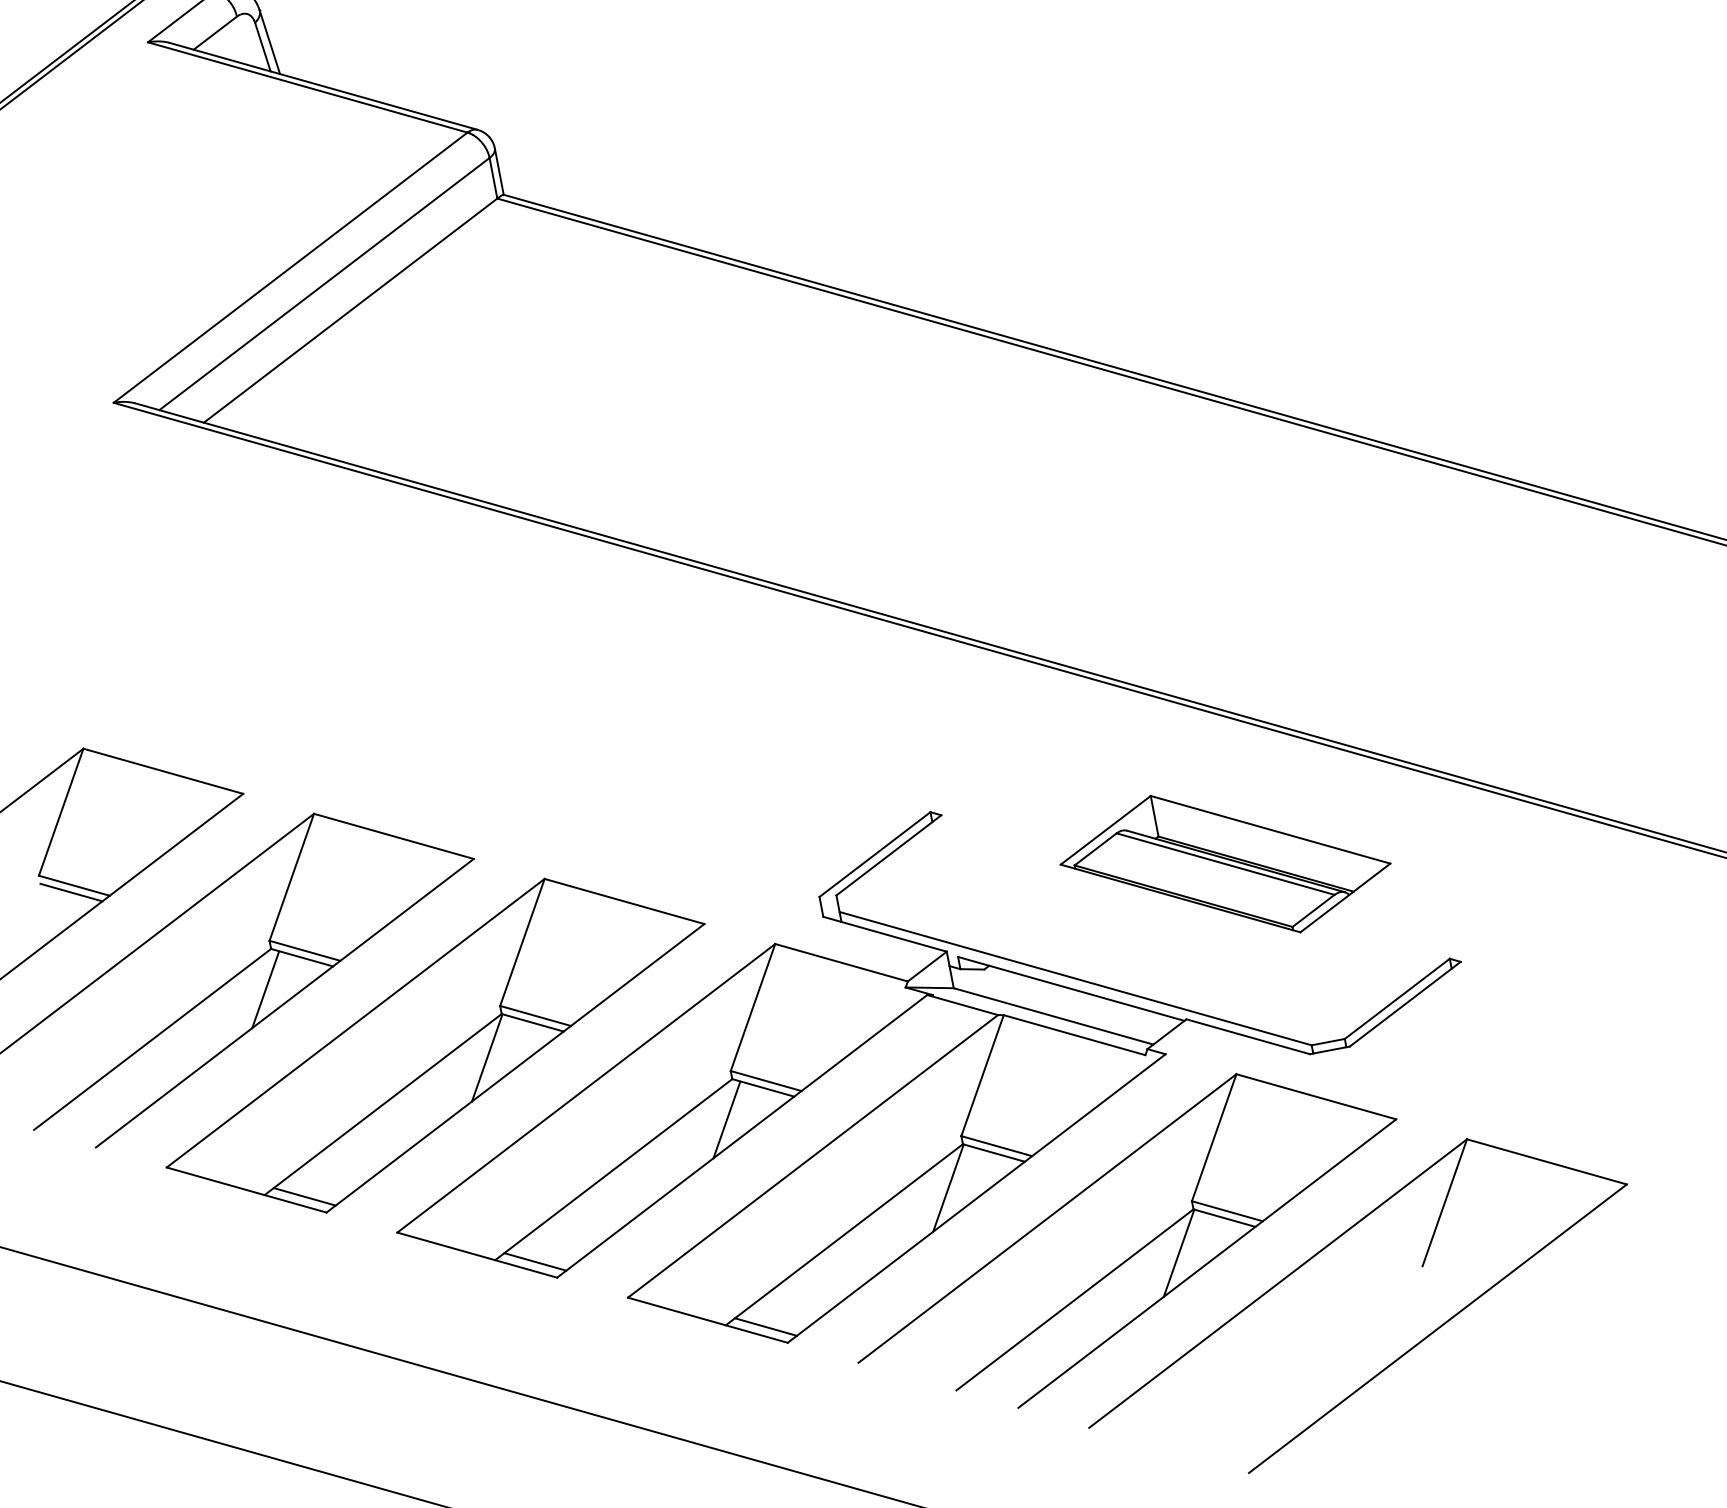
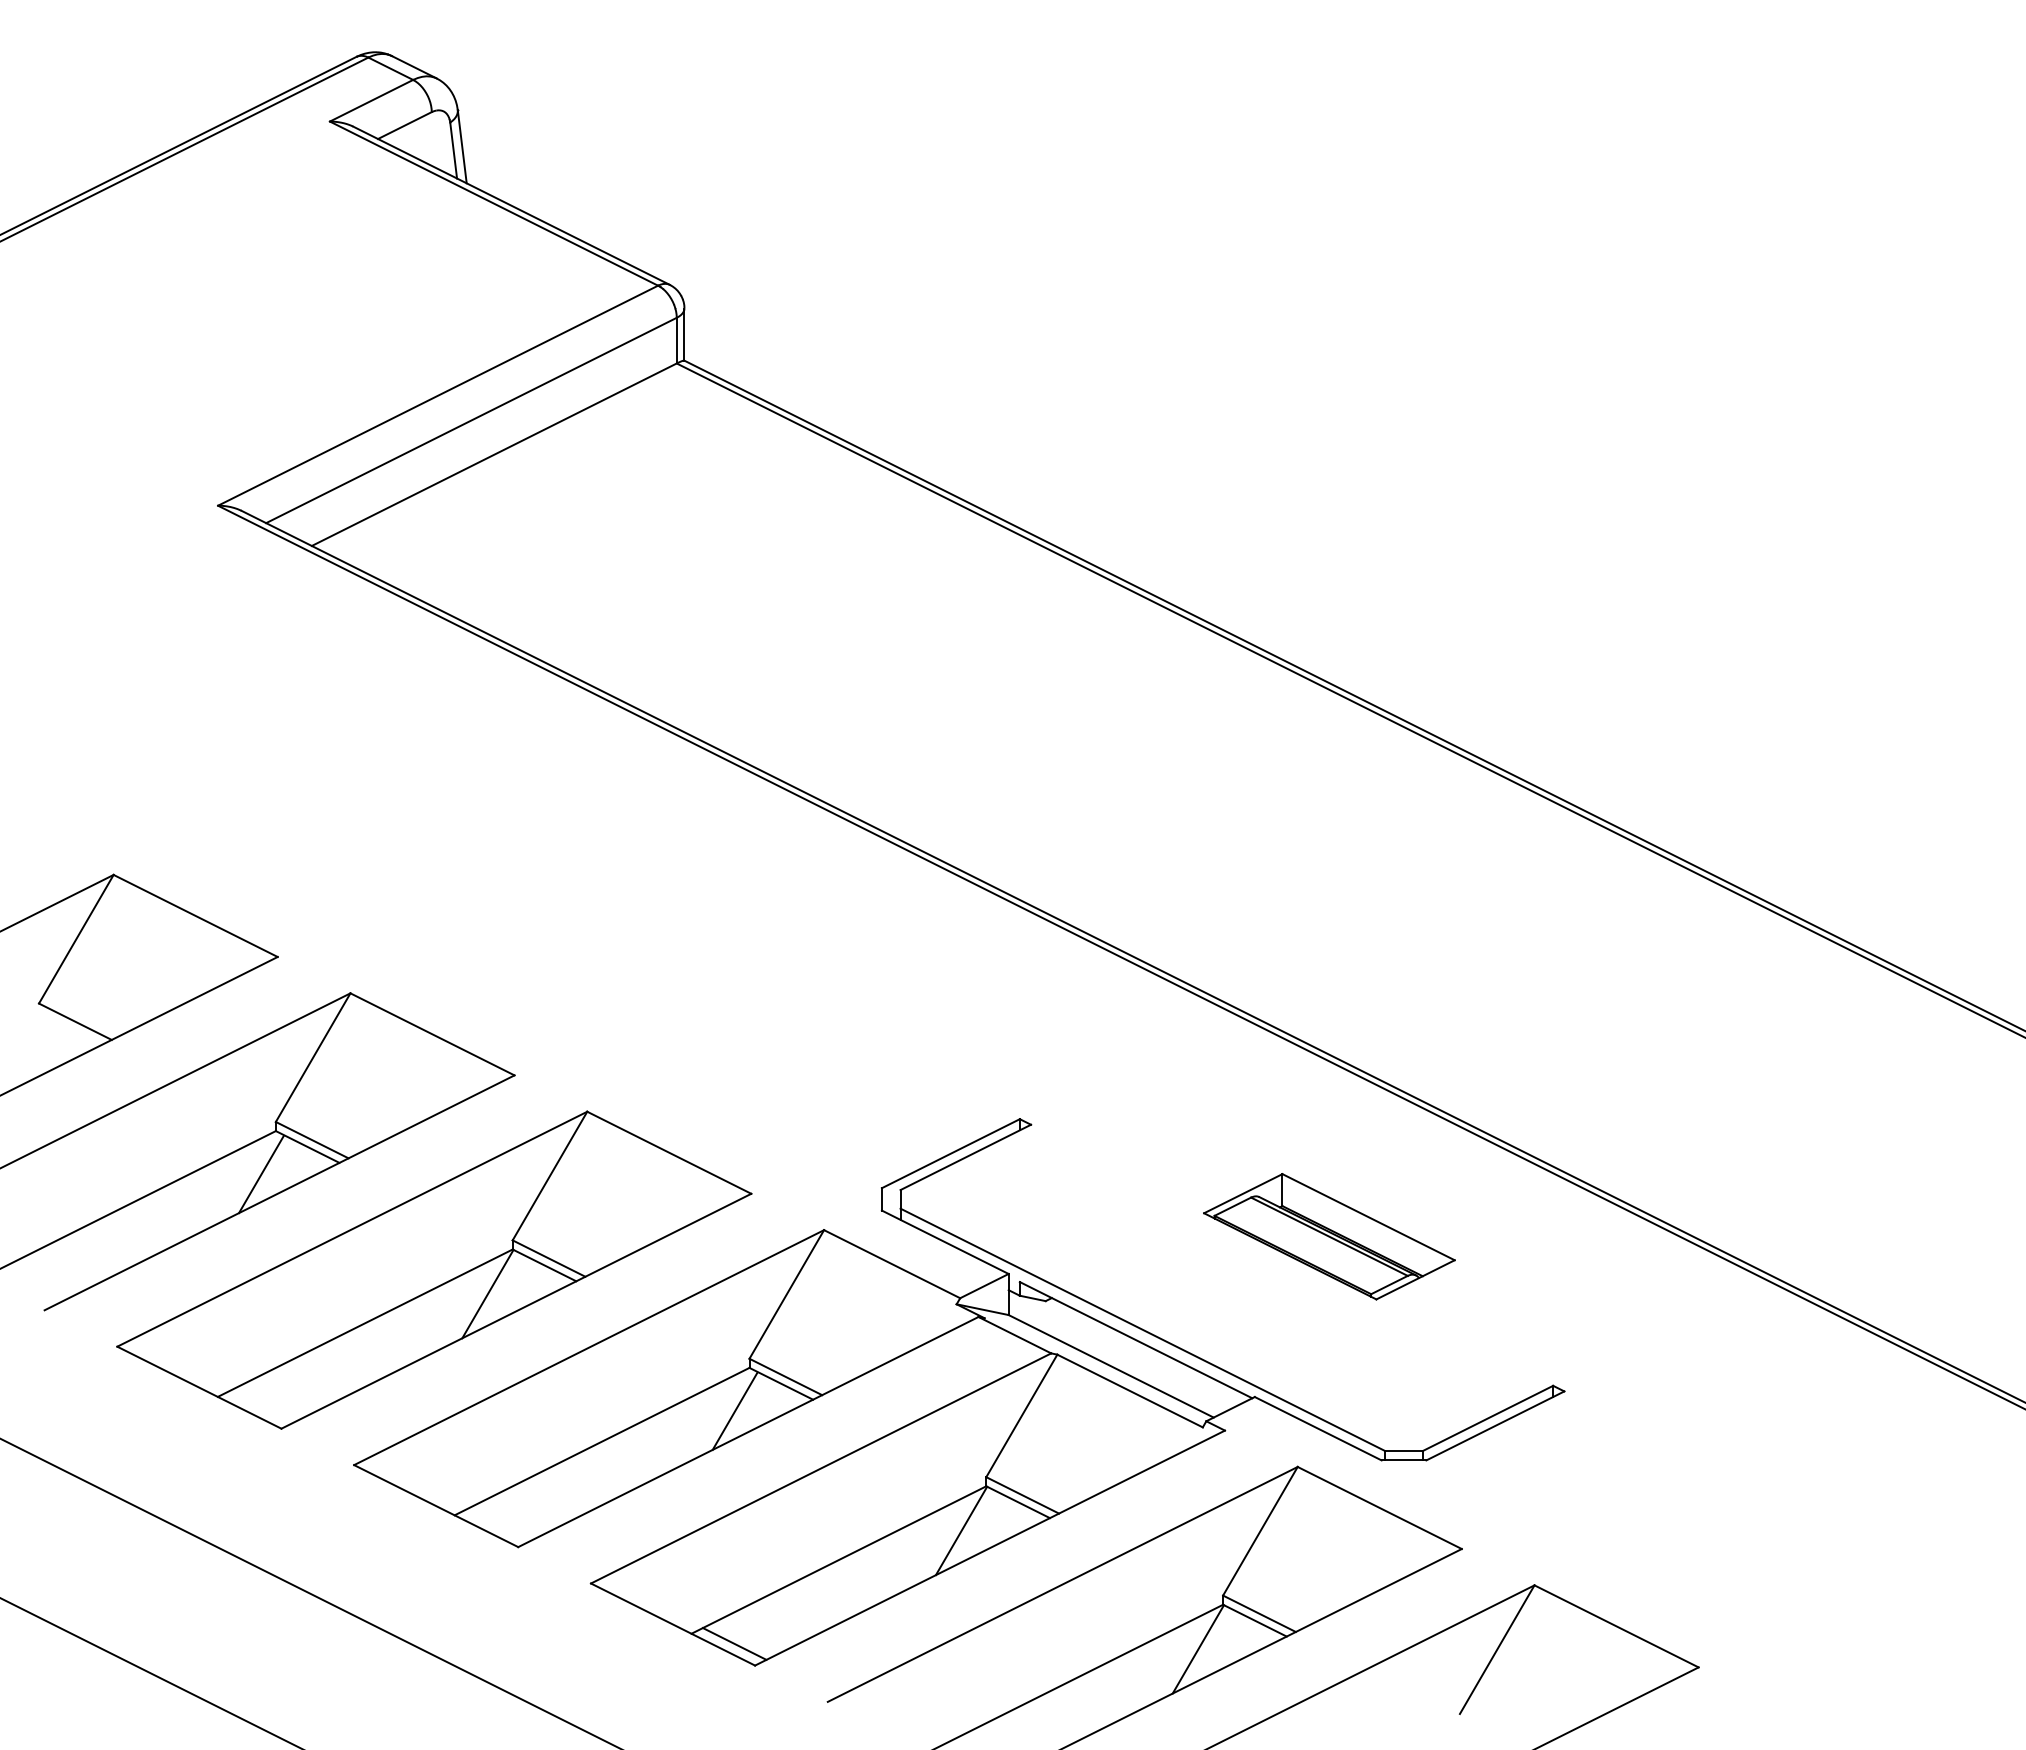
part: (1225, 863) -> (1329, 1236), size x0.7
line: (71, 892) -> (70, 1028), removed
line: (304, 1197) -> (260, 1407), removed
line: (535, 1261) -> (497, 1525), removed

